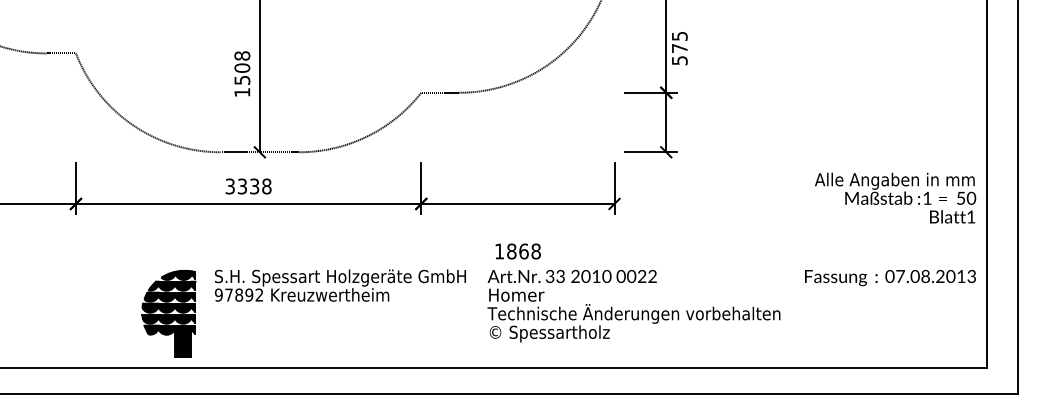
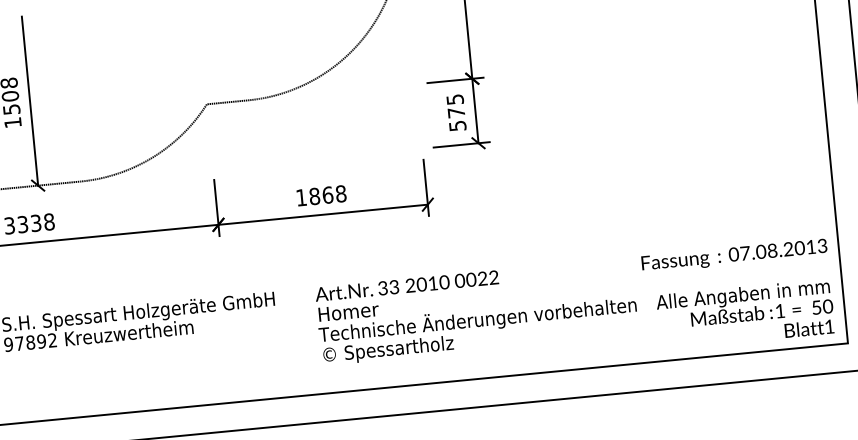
text: (679, 48) -> (456, 112), moved
text: (895, 197) -> (745, 313), moved
text: (517, 251) -> (320, 195), moved
text: (633, 306) -> (476, 312), moved

